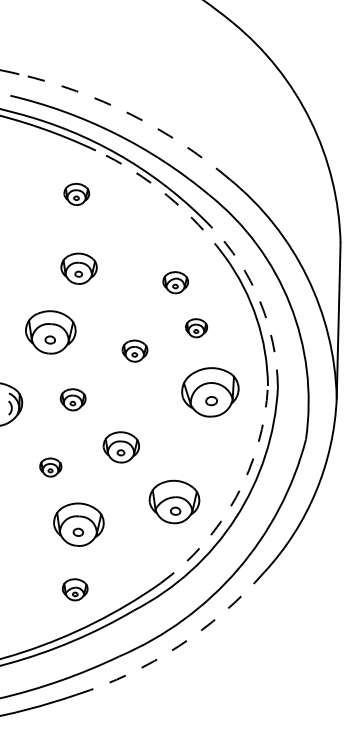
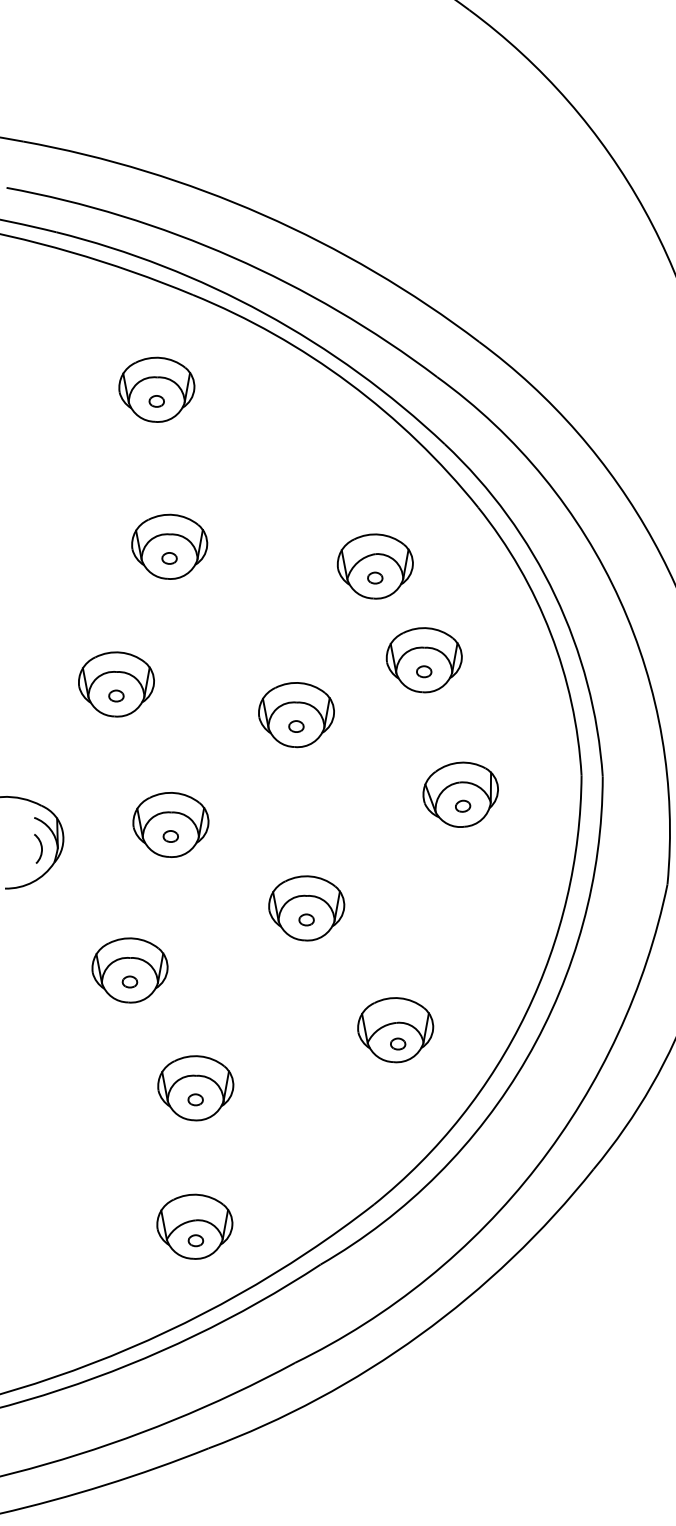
arc: (130, 114) -> (262, 215), dashed -> solid
part: (76, 194) -> (156, 389), size x1.43
arc: (167, 195) -> (349, 382), dashed -> solid
part: (175, 282) -> (375, 565), size x1.43
arc: (259, 300) -> (554, 595), dashed -> solid
part: (196, 328) -> (424, 661), size x1.67
part: (50, 332) -> (115, 684), size x0.71
part: (134, 351) -> (295, 716), size x1.43
part: (210, 392) -> (460, 795), size x0.62
part: (72, 399) -> (169, 824), size x1.43
part: (120, 447) -> (304, 908), moved
part: (50, 467) -> (129, 970), size x1.67
arc: (236, 496) -> (526, 1012), dashed -> solid
part: (174, 501) -> (395, 1029), size x0.71
part: (78, 524) -> (194, 1087), size x0.71
part: (74, 589) -> (193, 1225), size x1.43
arc: (178, 646) -> (419, 1335), dashed -> solid

